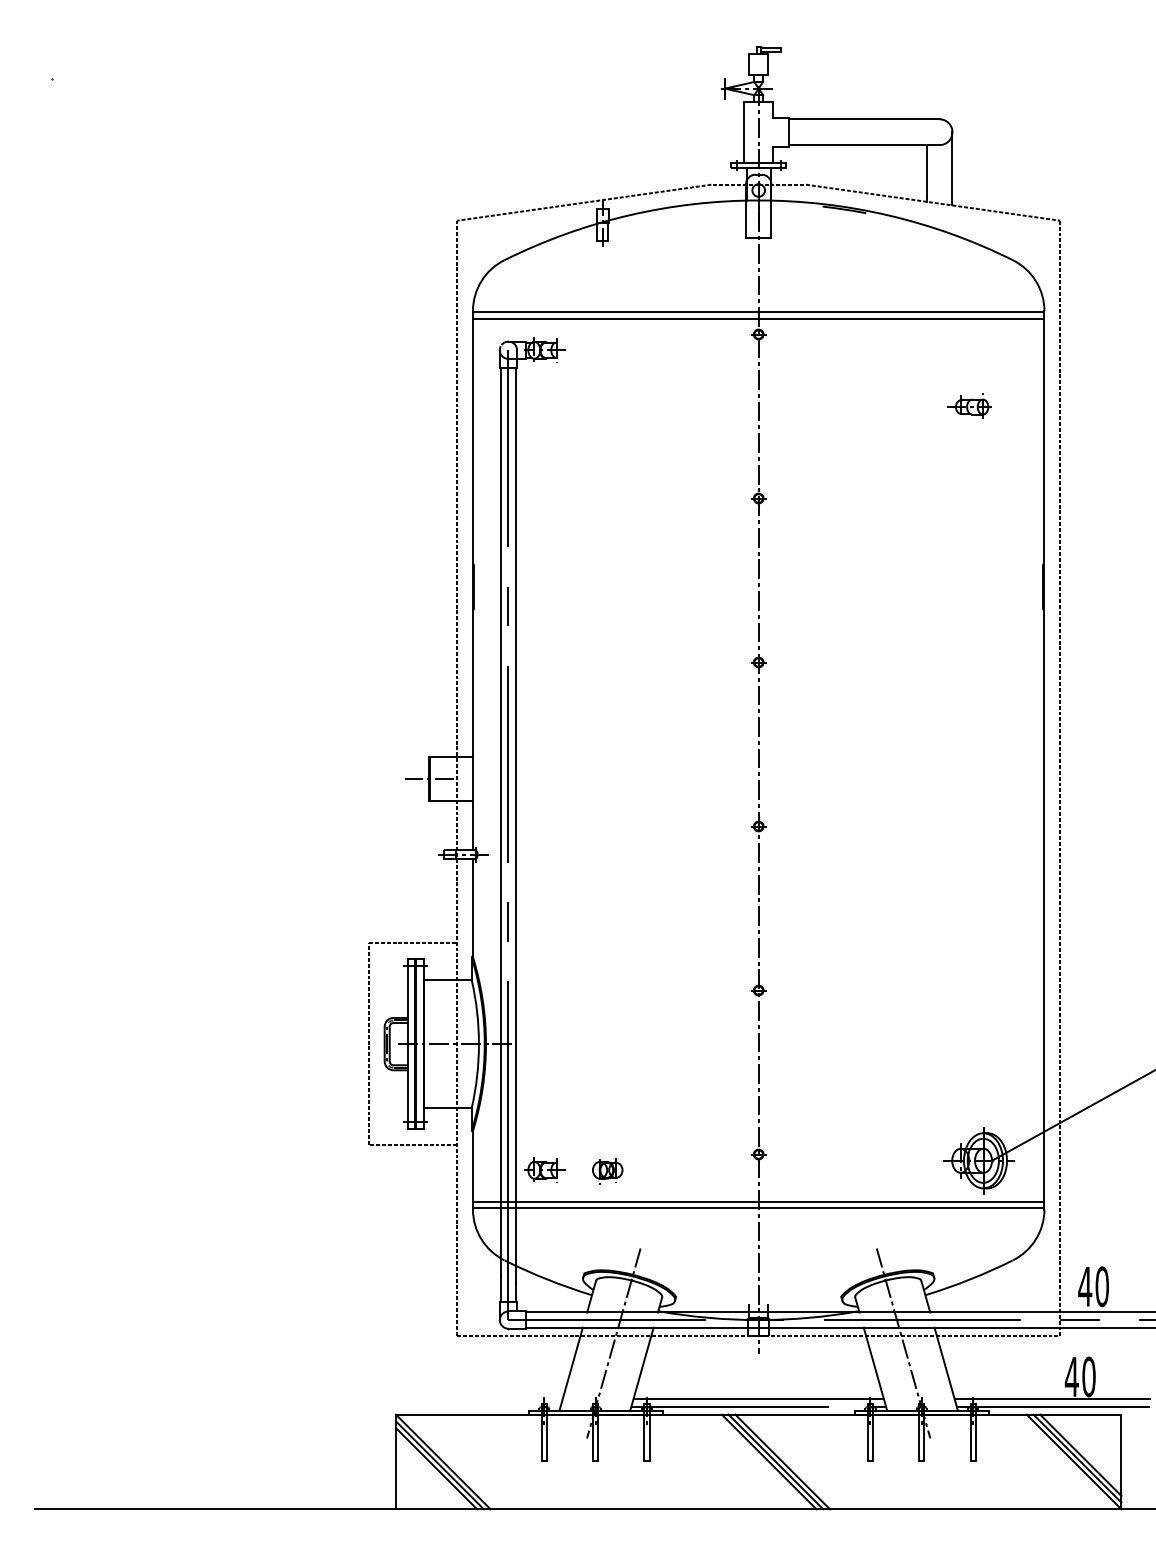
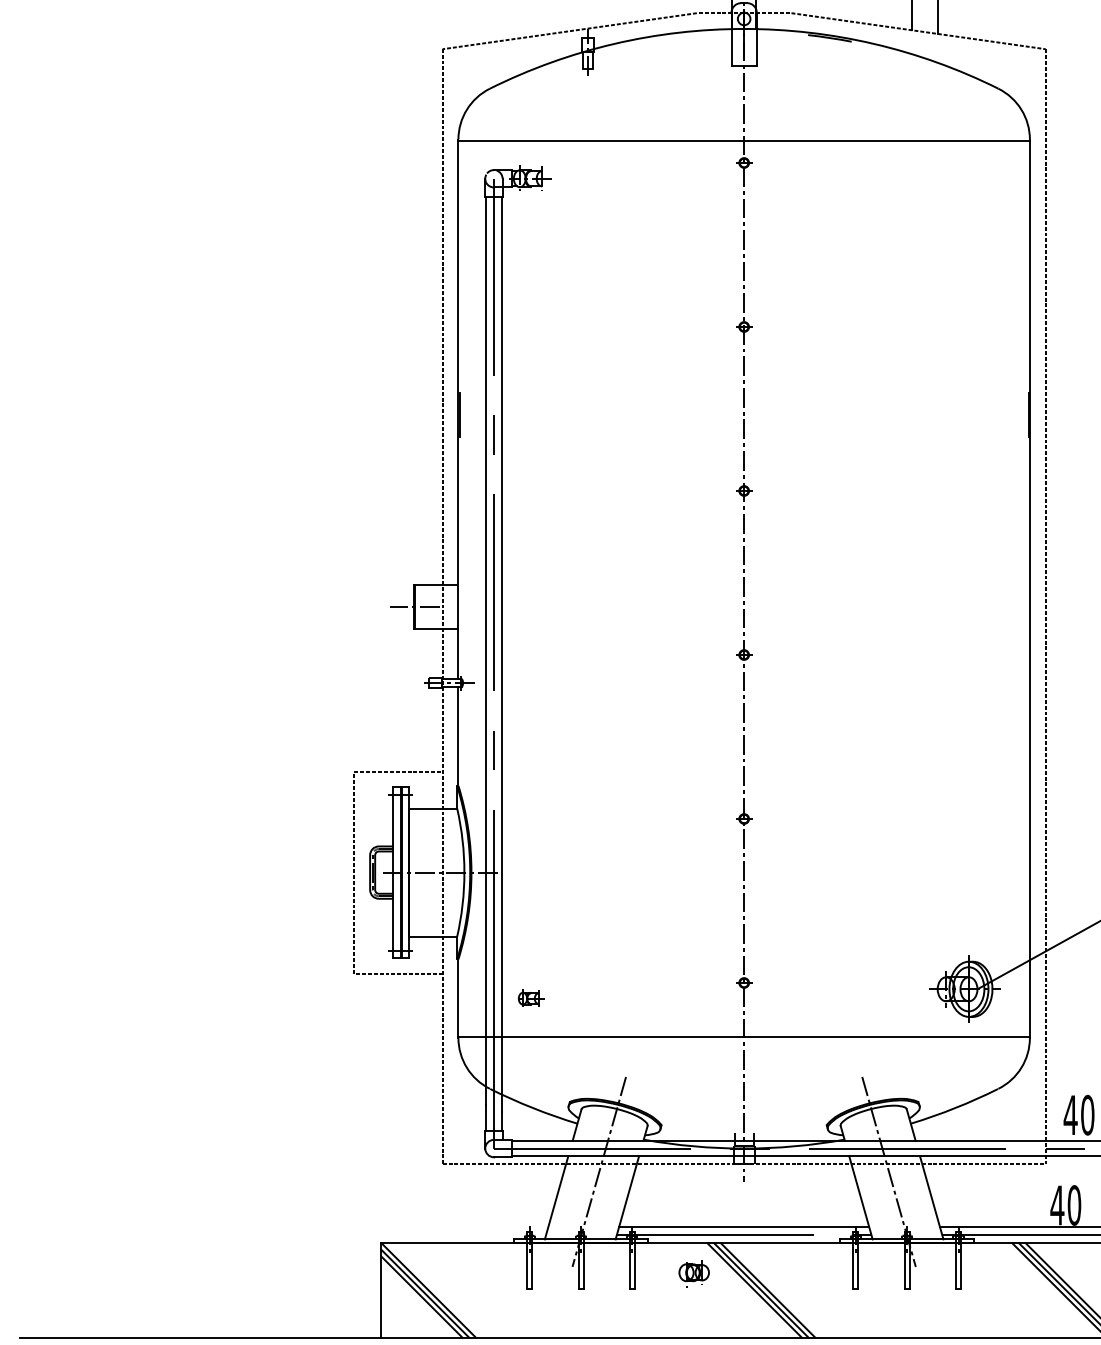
line: (758, 318) -> (743, 146), removed
part: (969, 405) -> (954, 233), removed
part: (544, 1169) -> (529, 997), size x0.7
part: (607, 1171) -> (693, 1273), moved
line: (758, 1201) -> (743, 1029), removed

